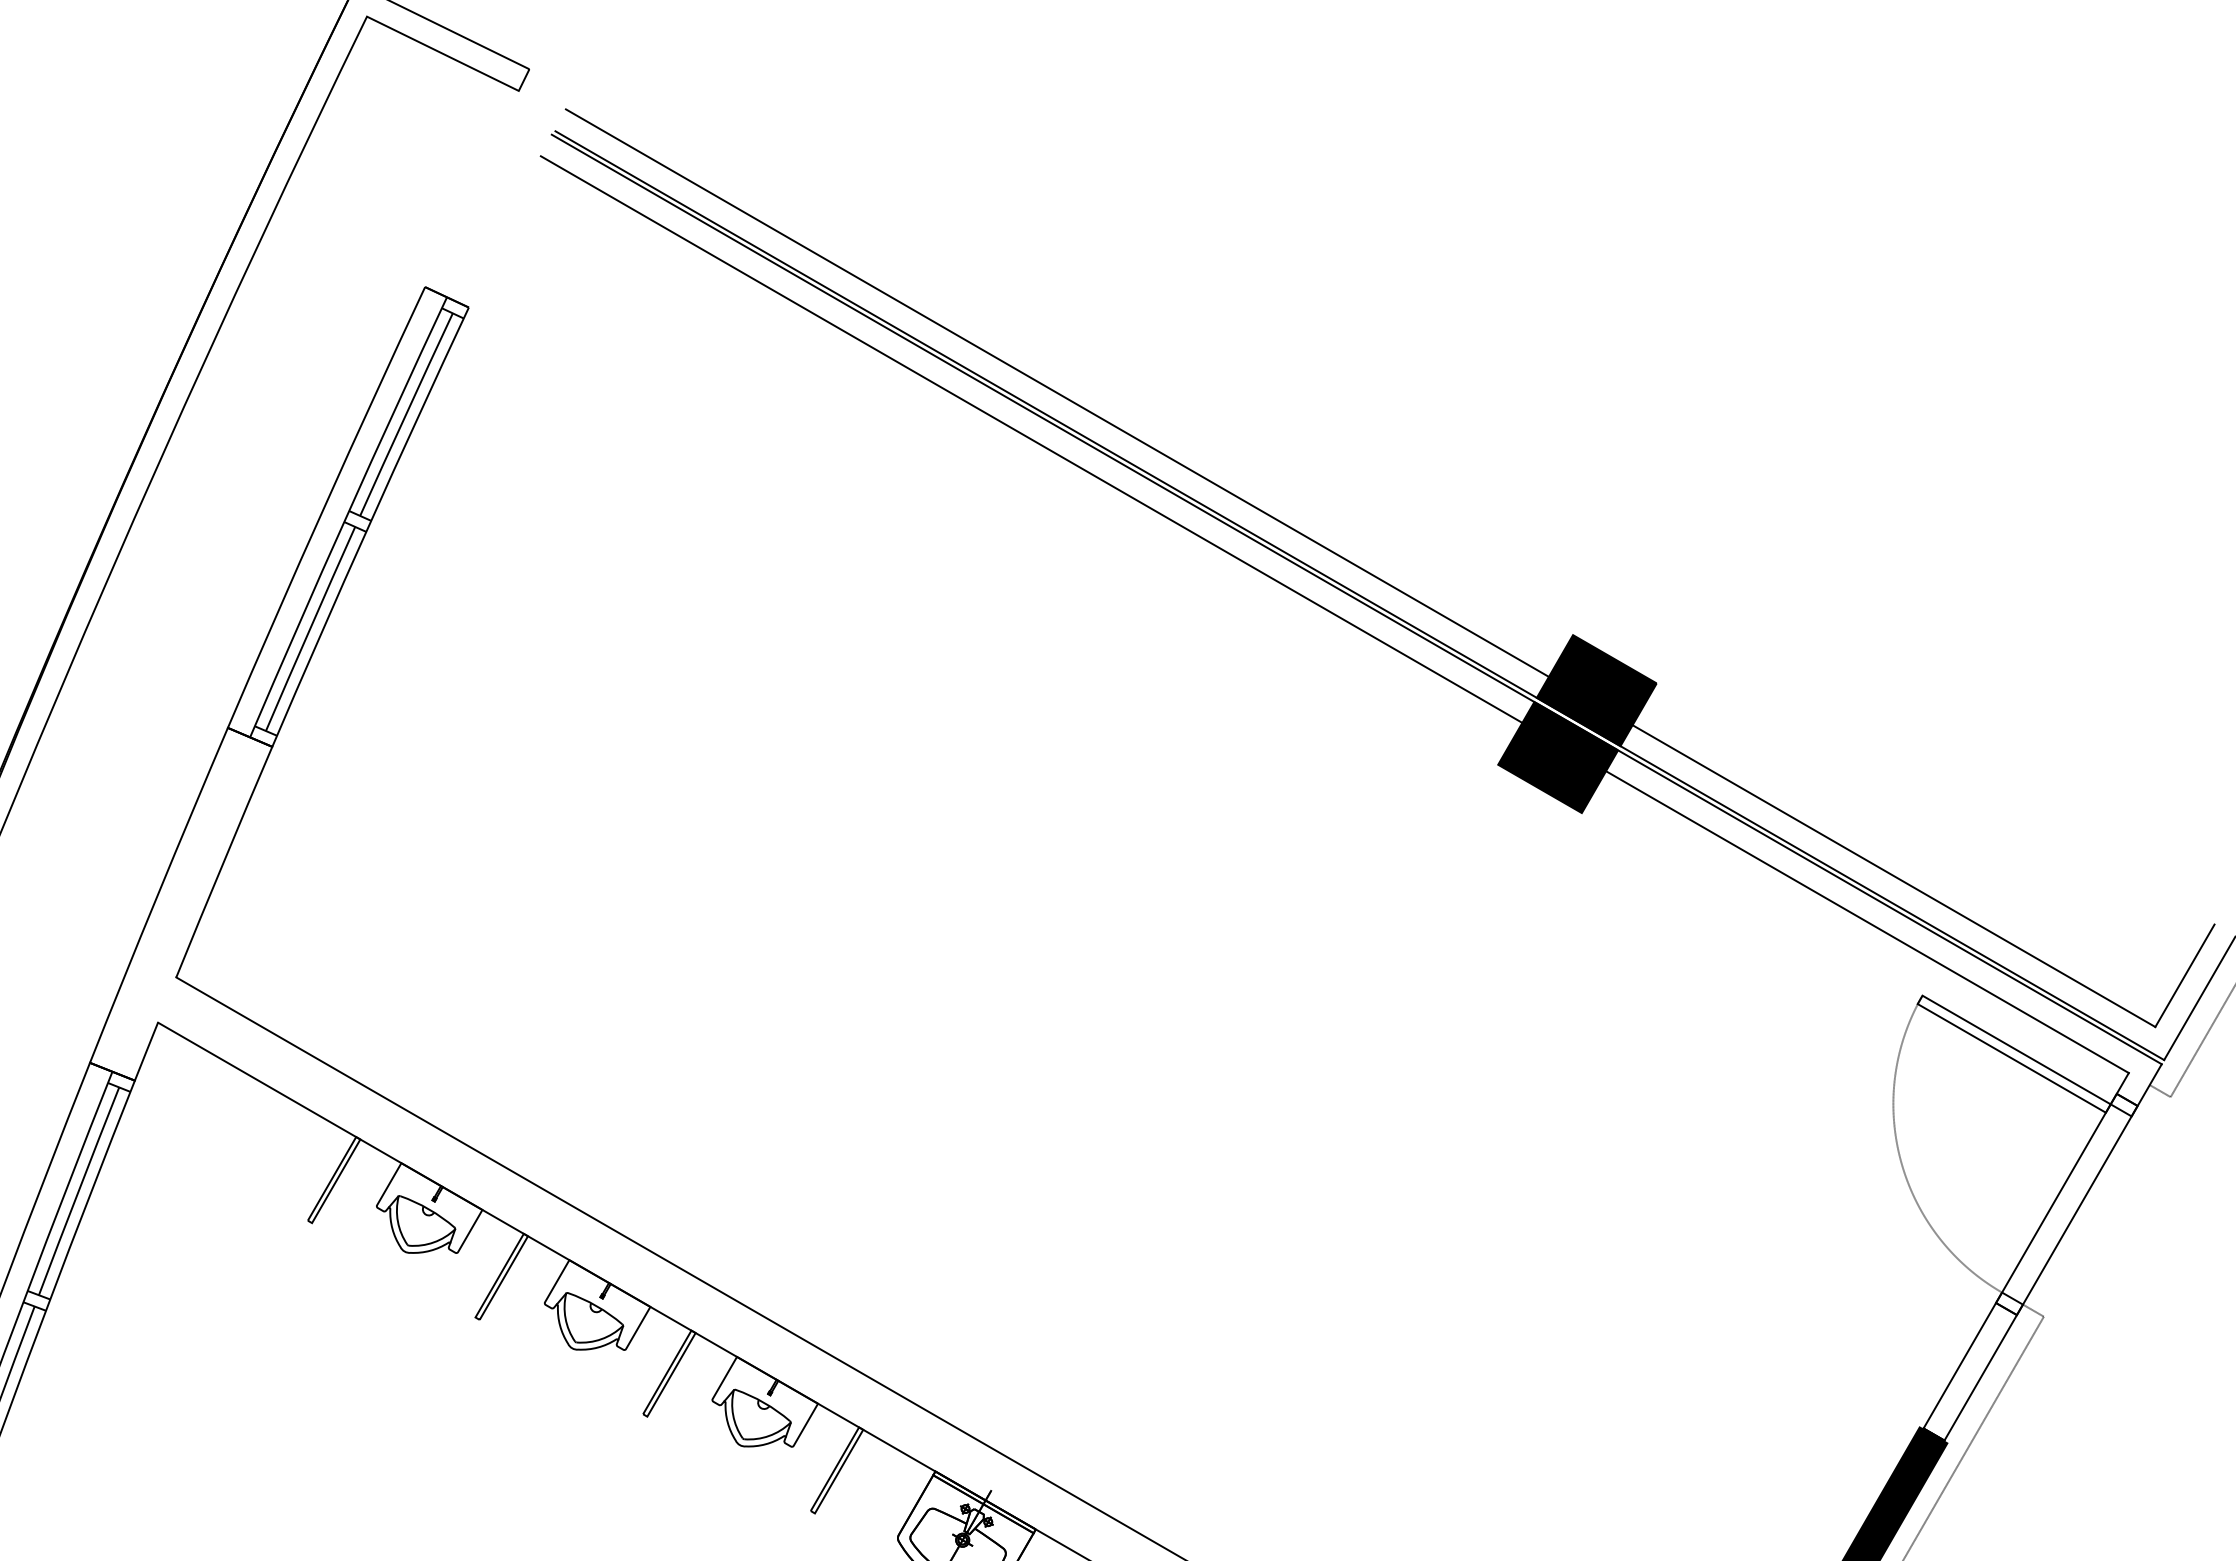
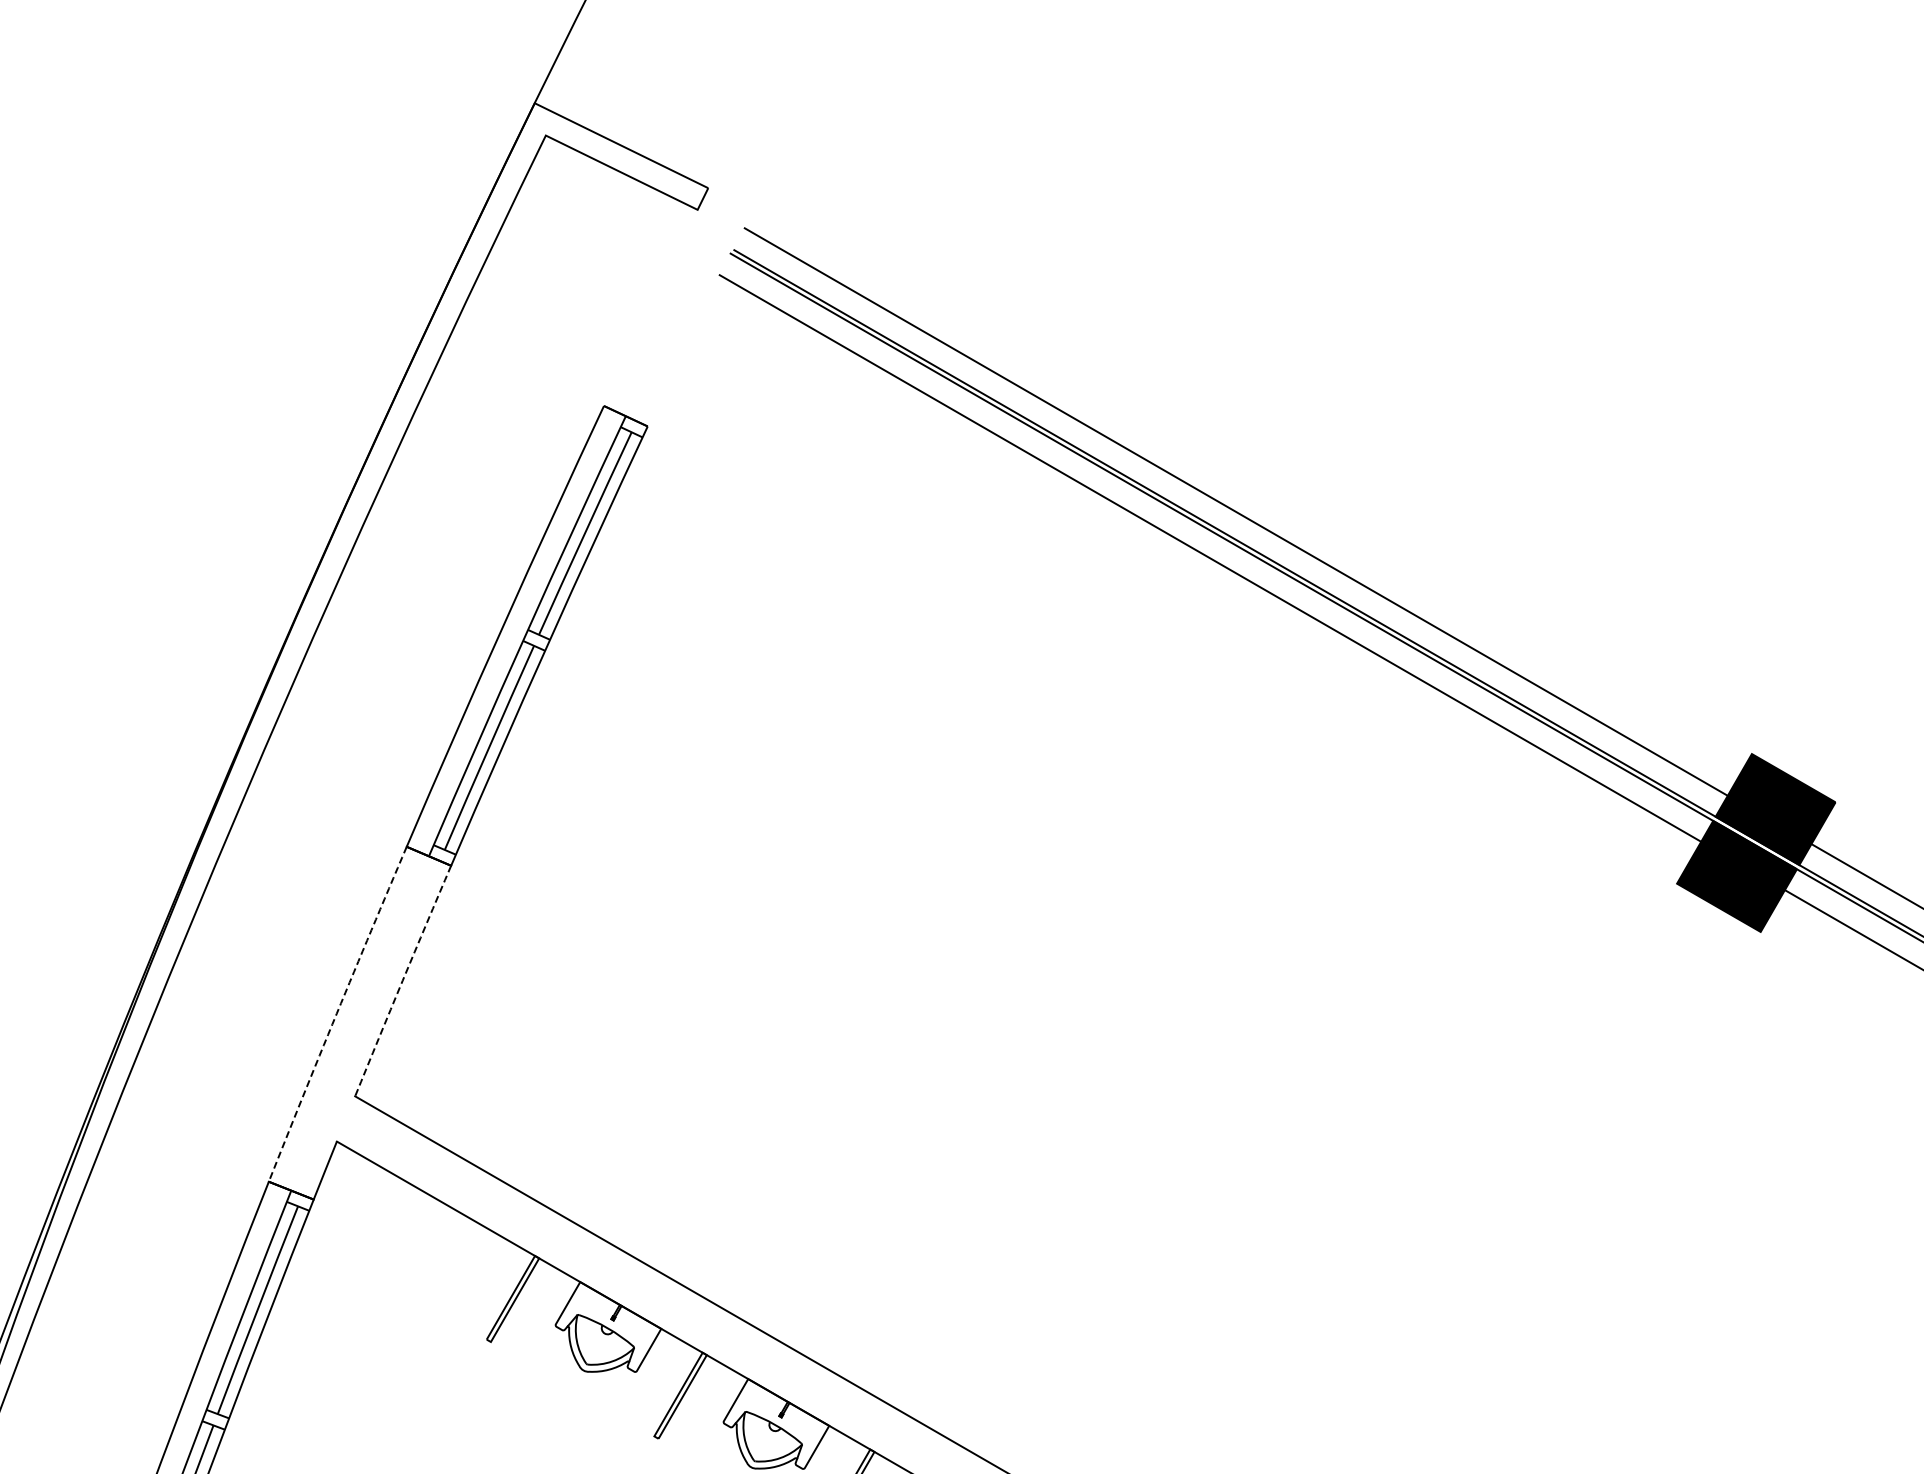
arc: (223, 861) -> (402, 980), solid -> dashed
arc: (157, 894) -> (336, 1013), solid -> dashed

